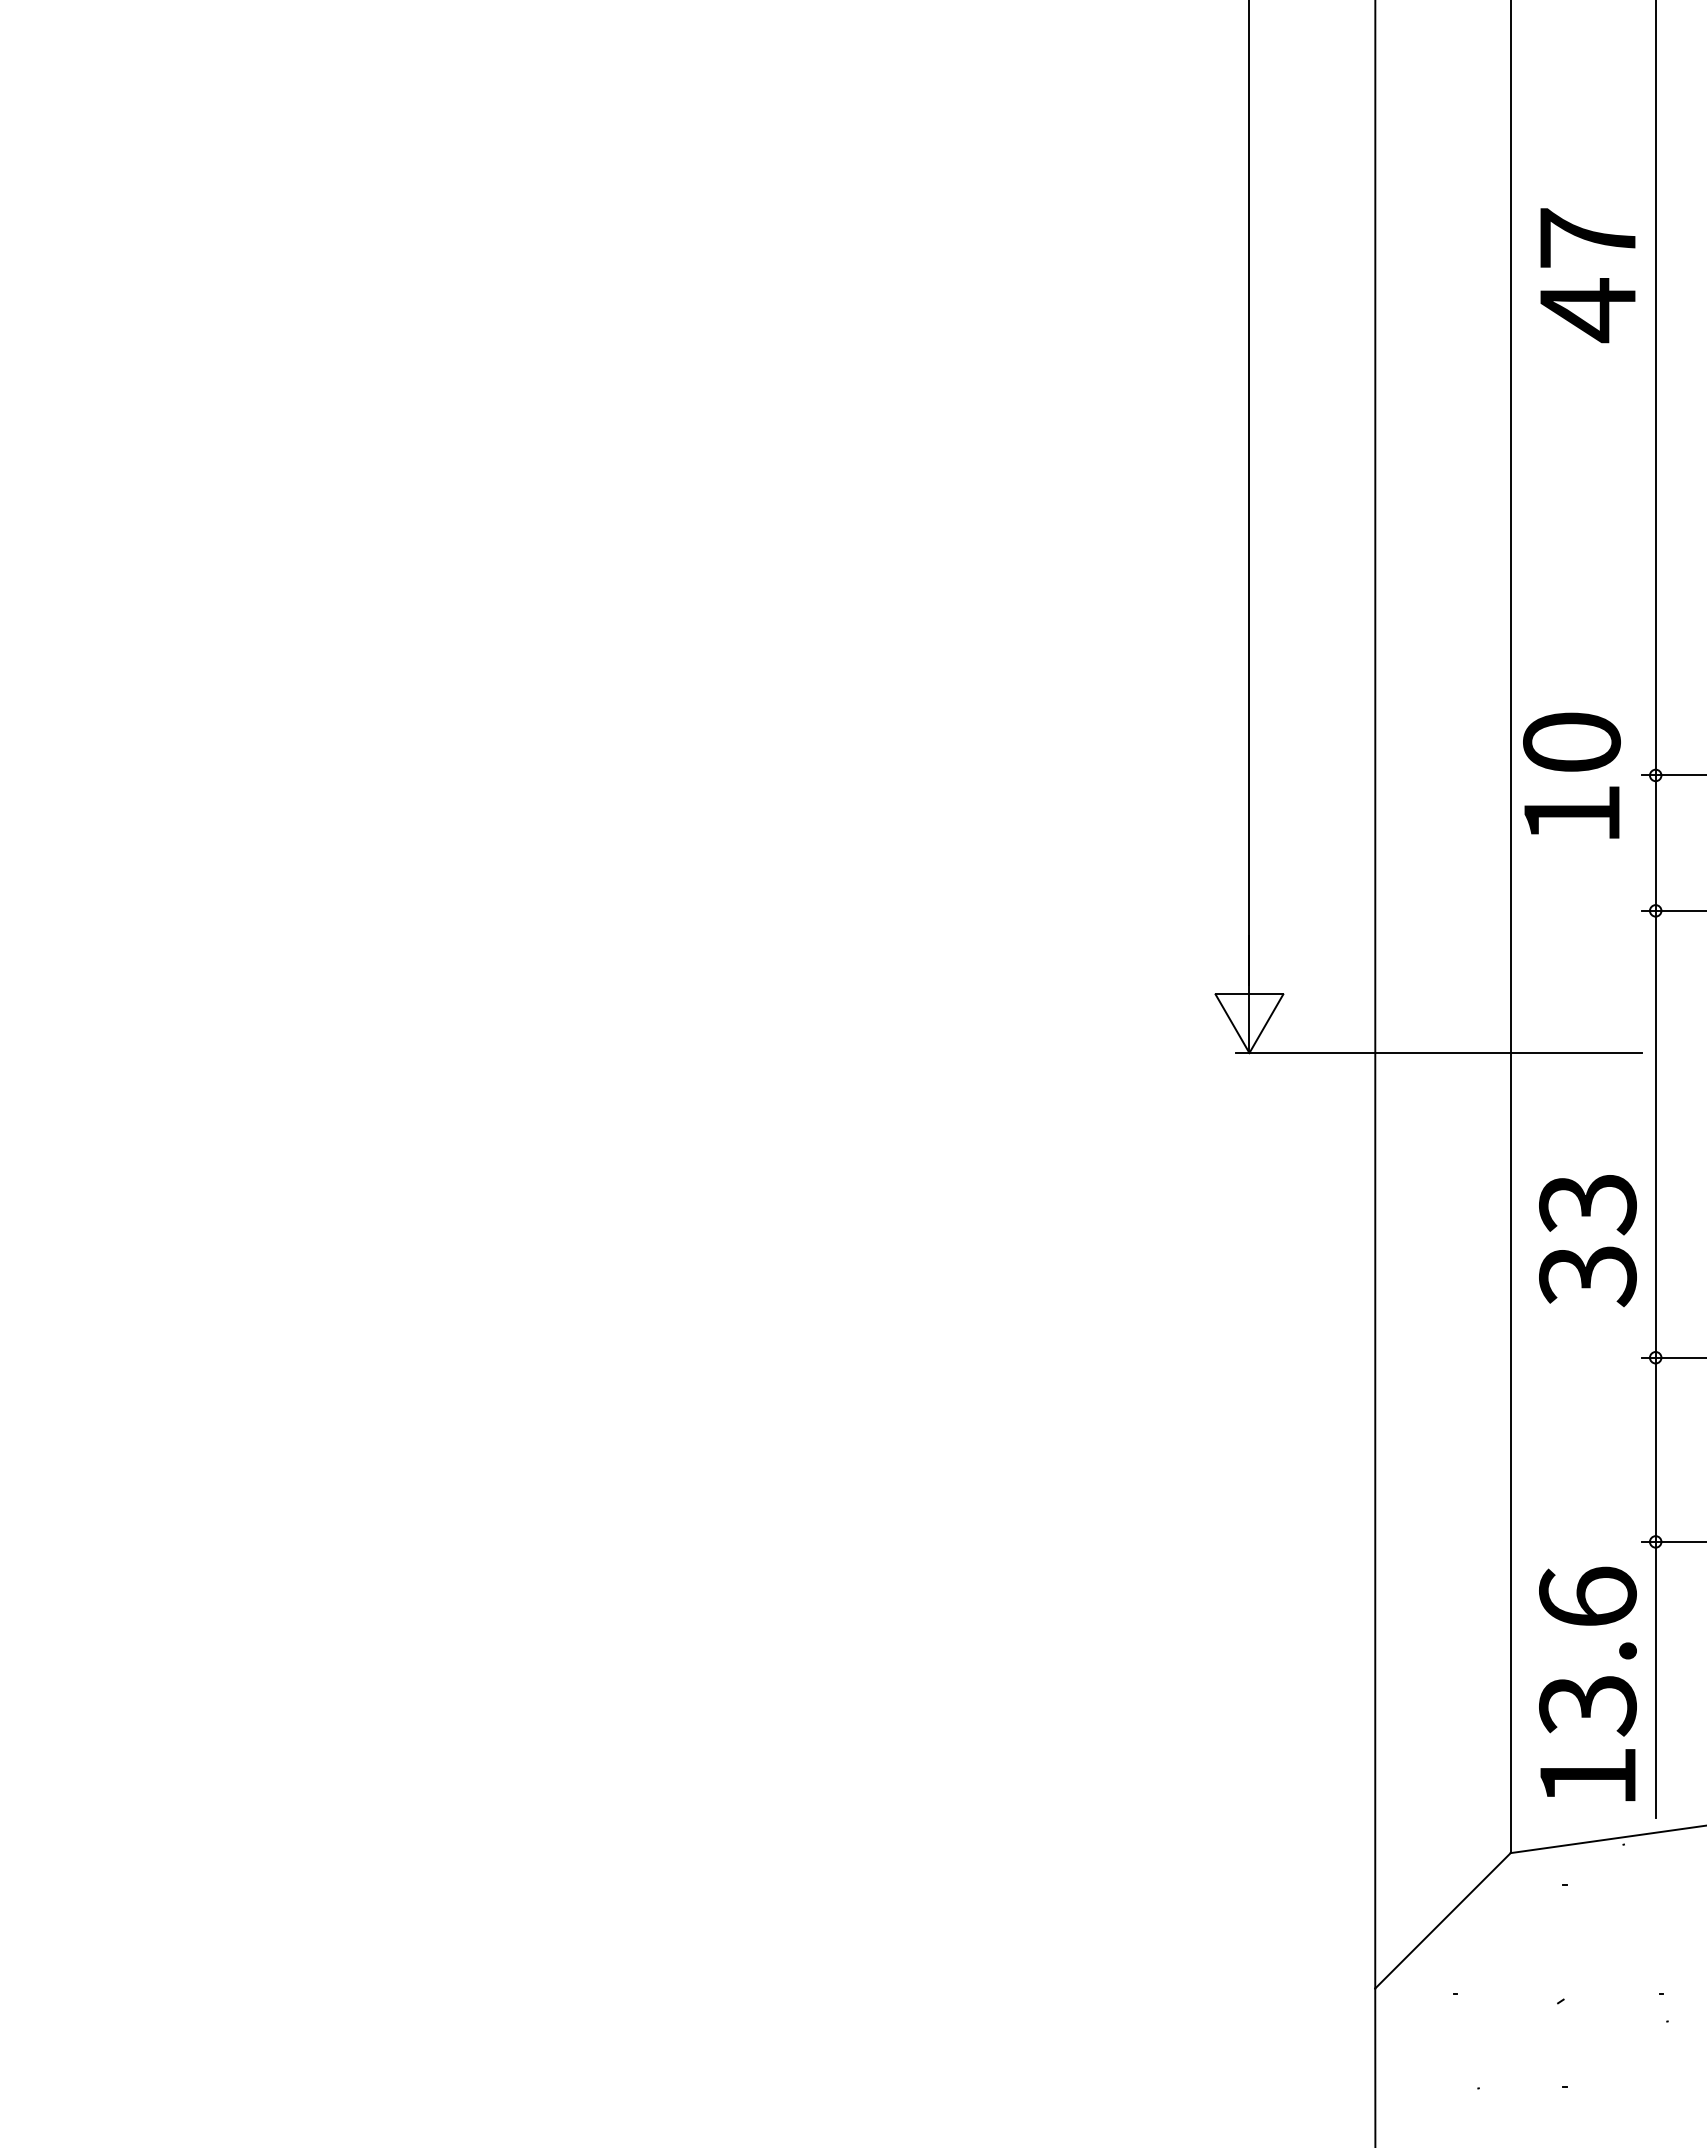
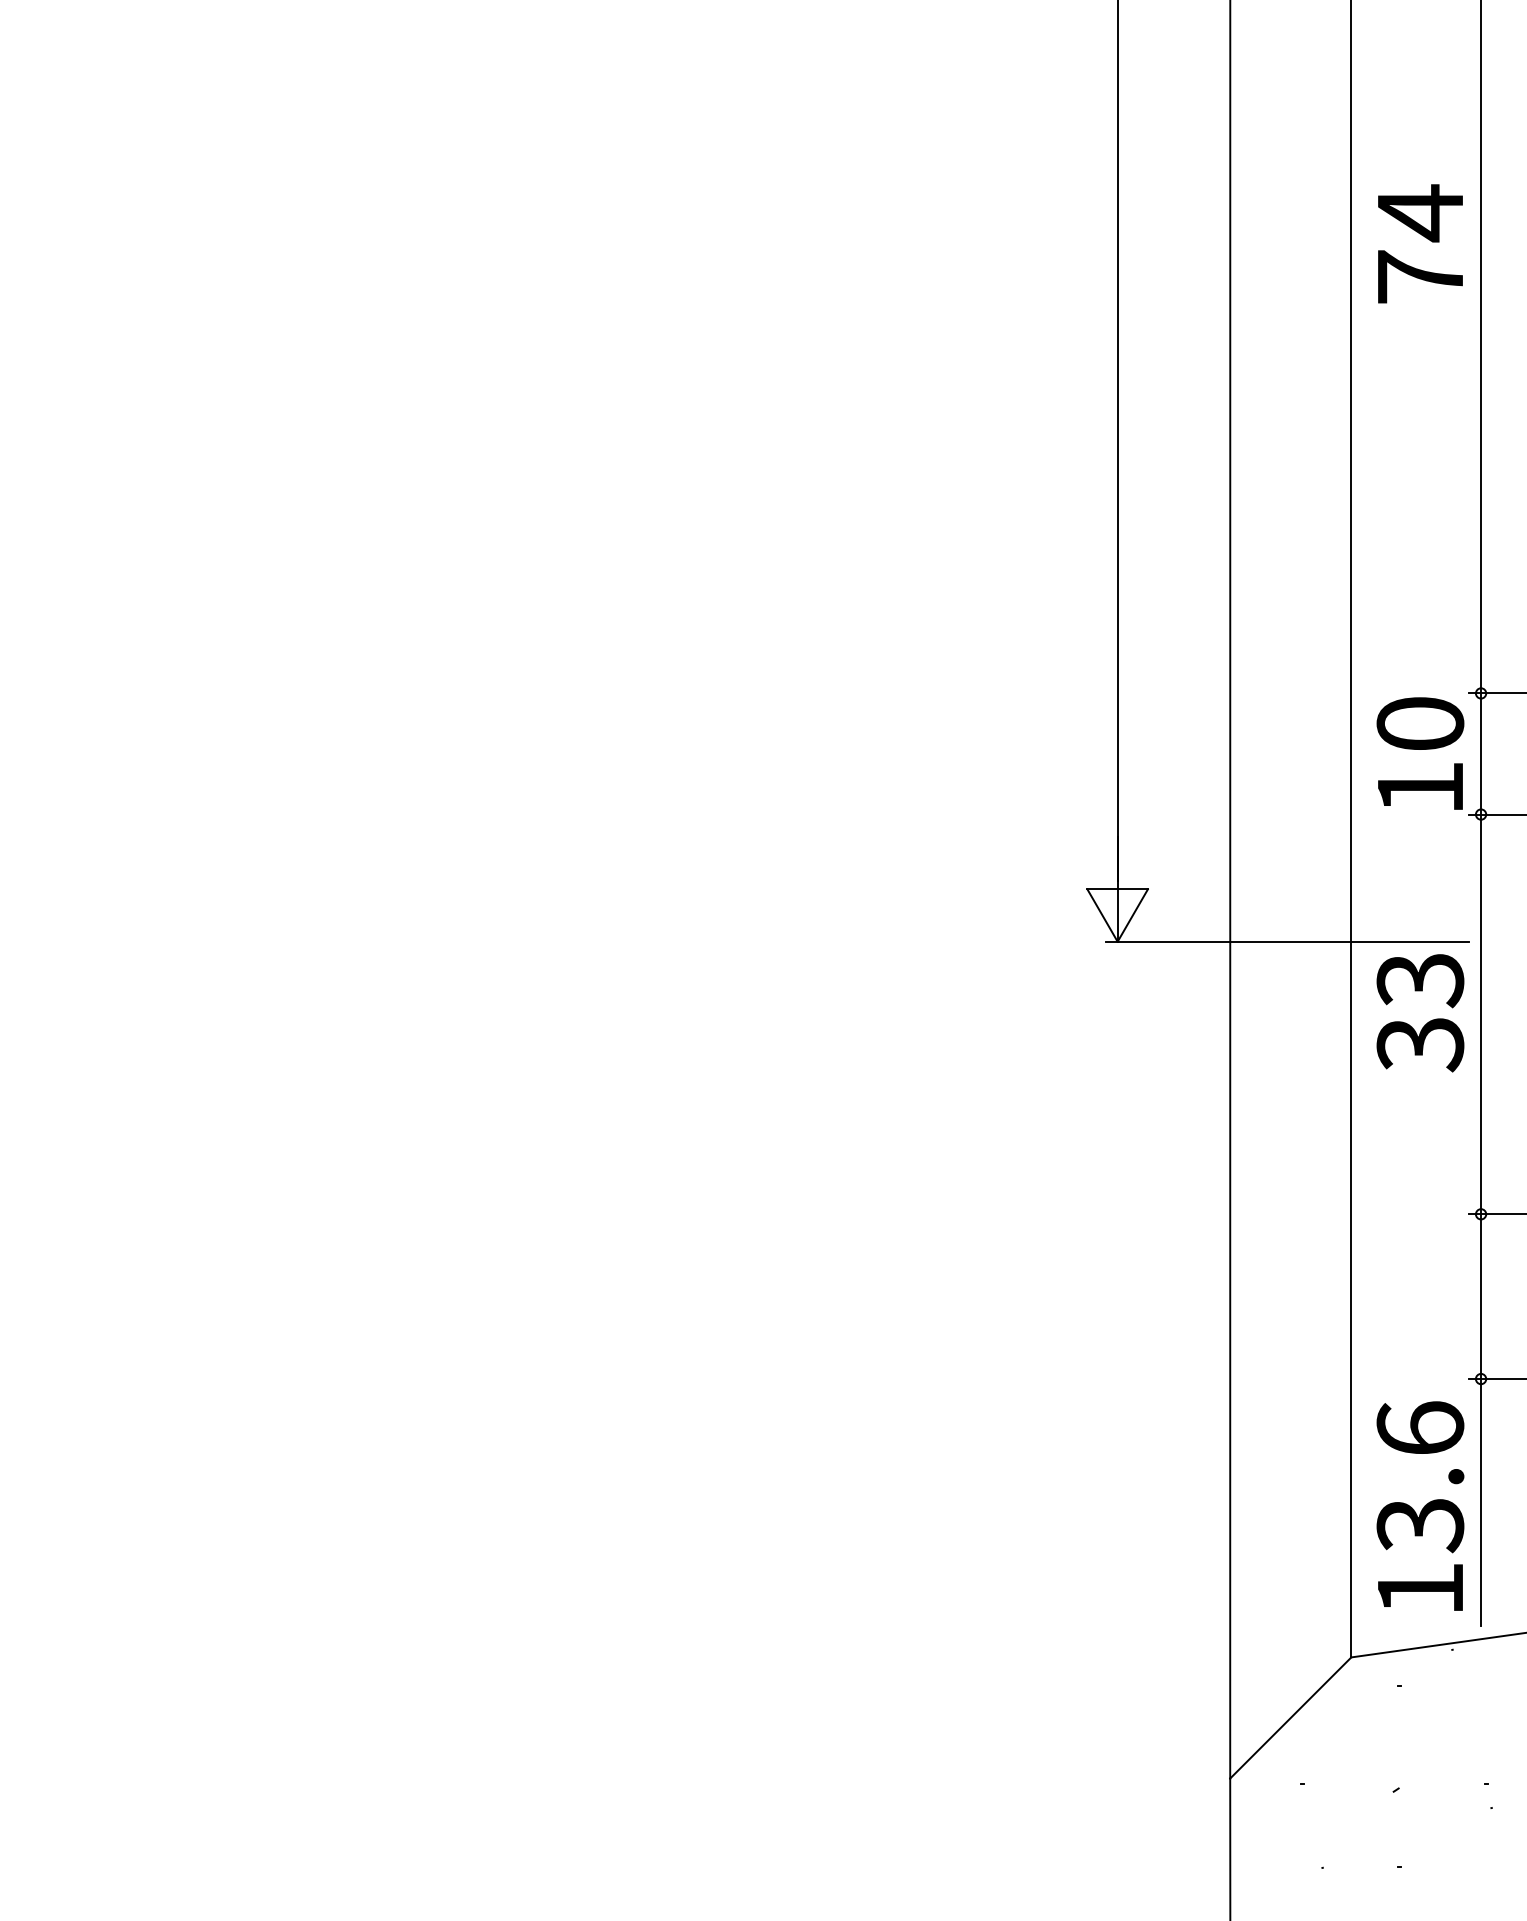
text: (1587, 274) -> (1420, 245), 47 -> 74
text: (1571, 775) -> (1420, 753), moved
text: (1587, 1241) -> (1420, 1013), moved

